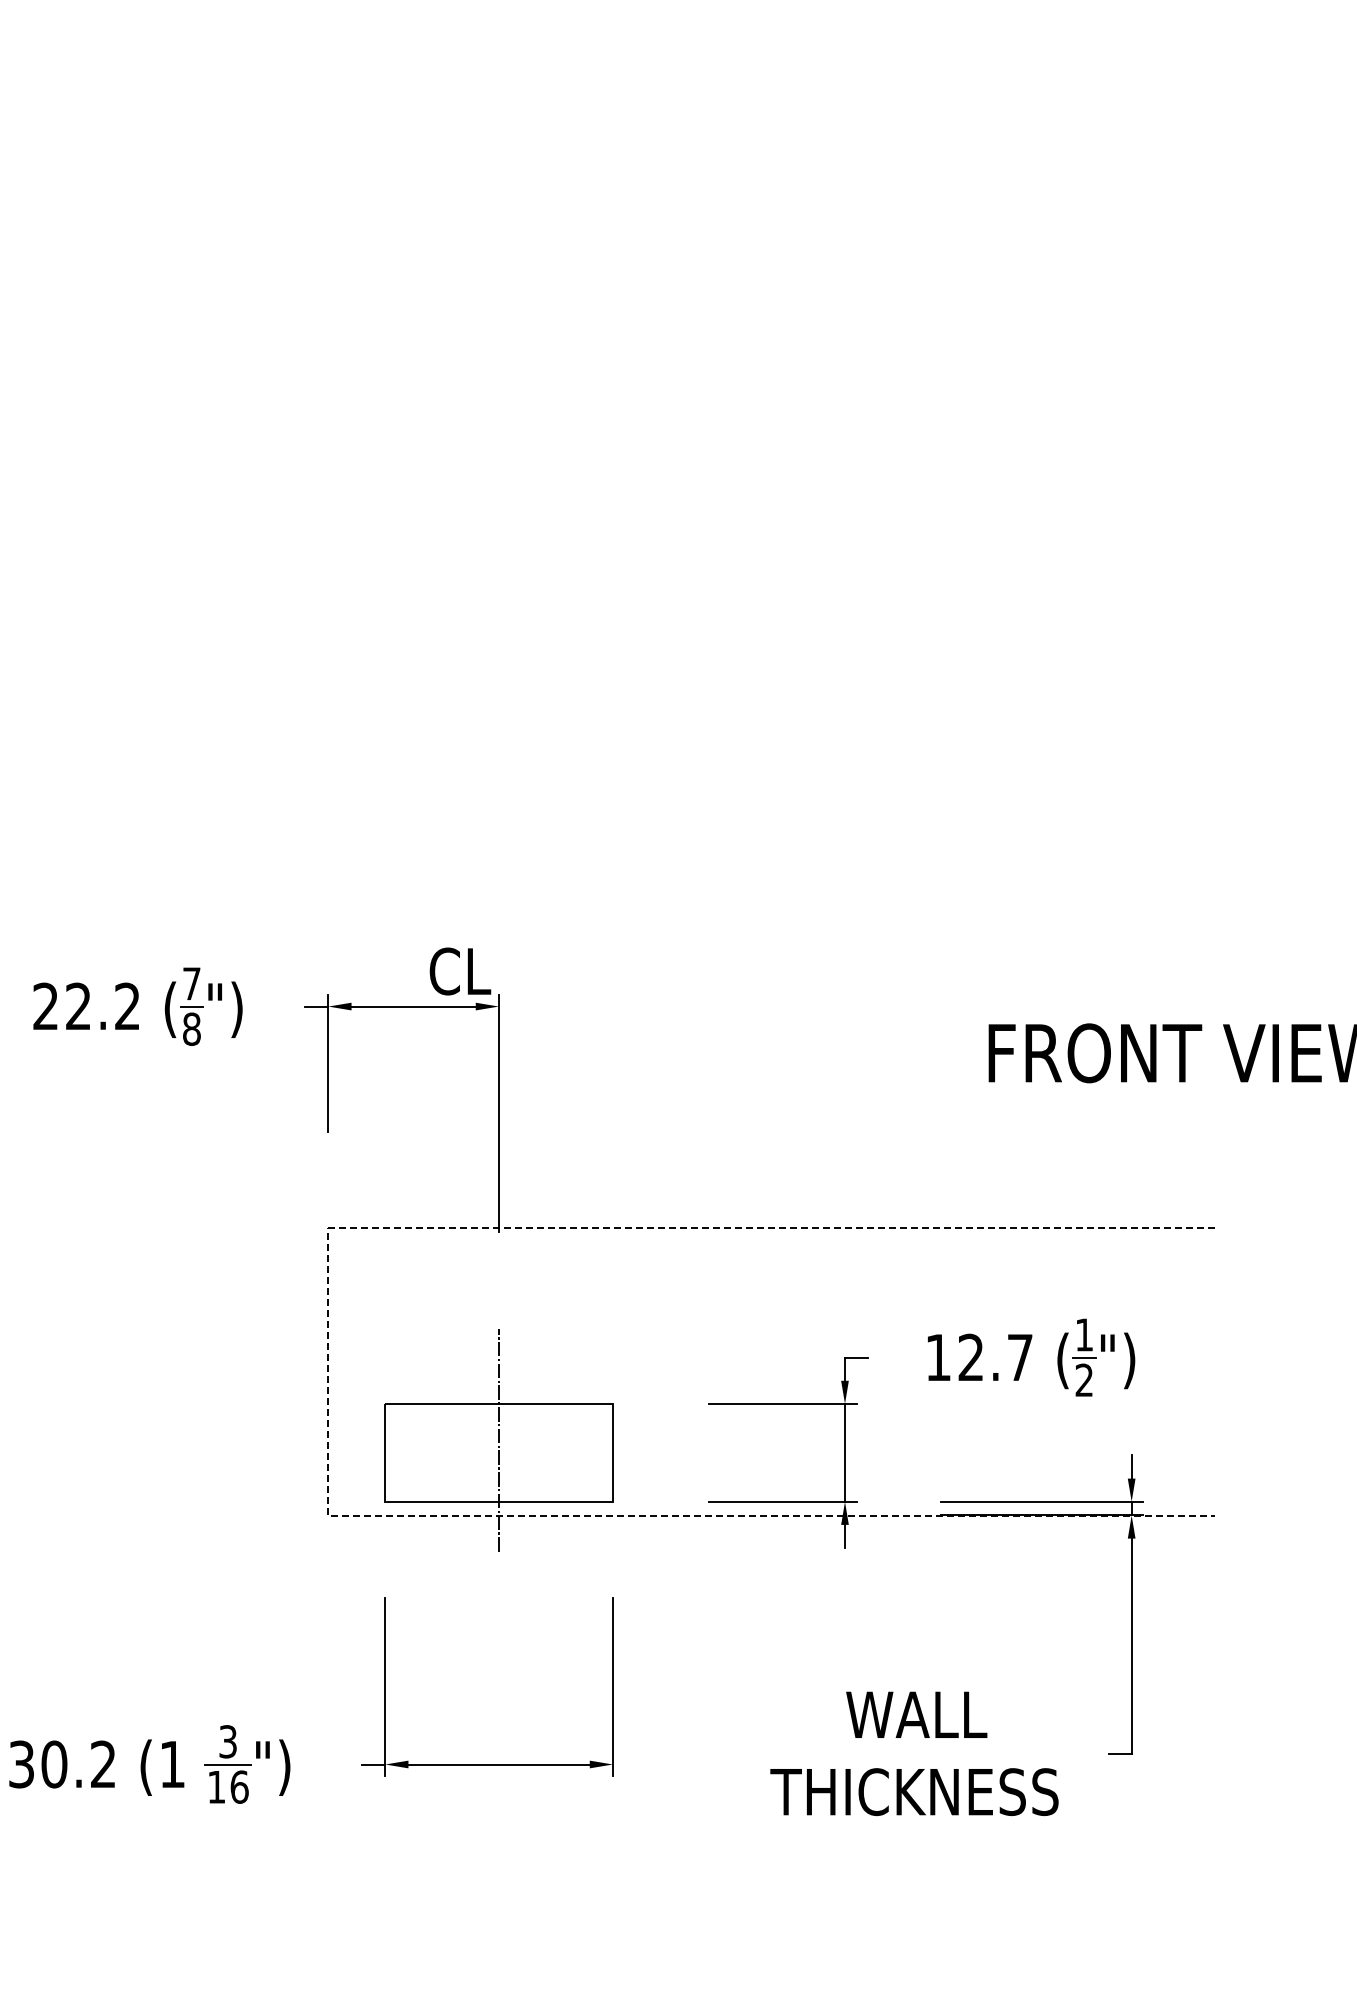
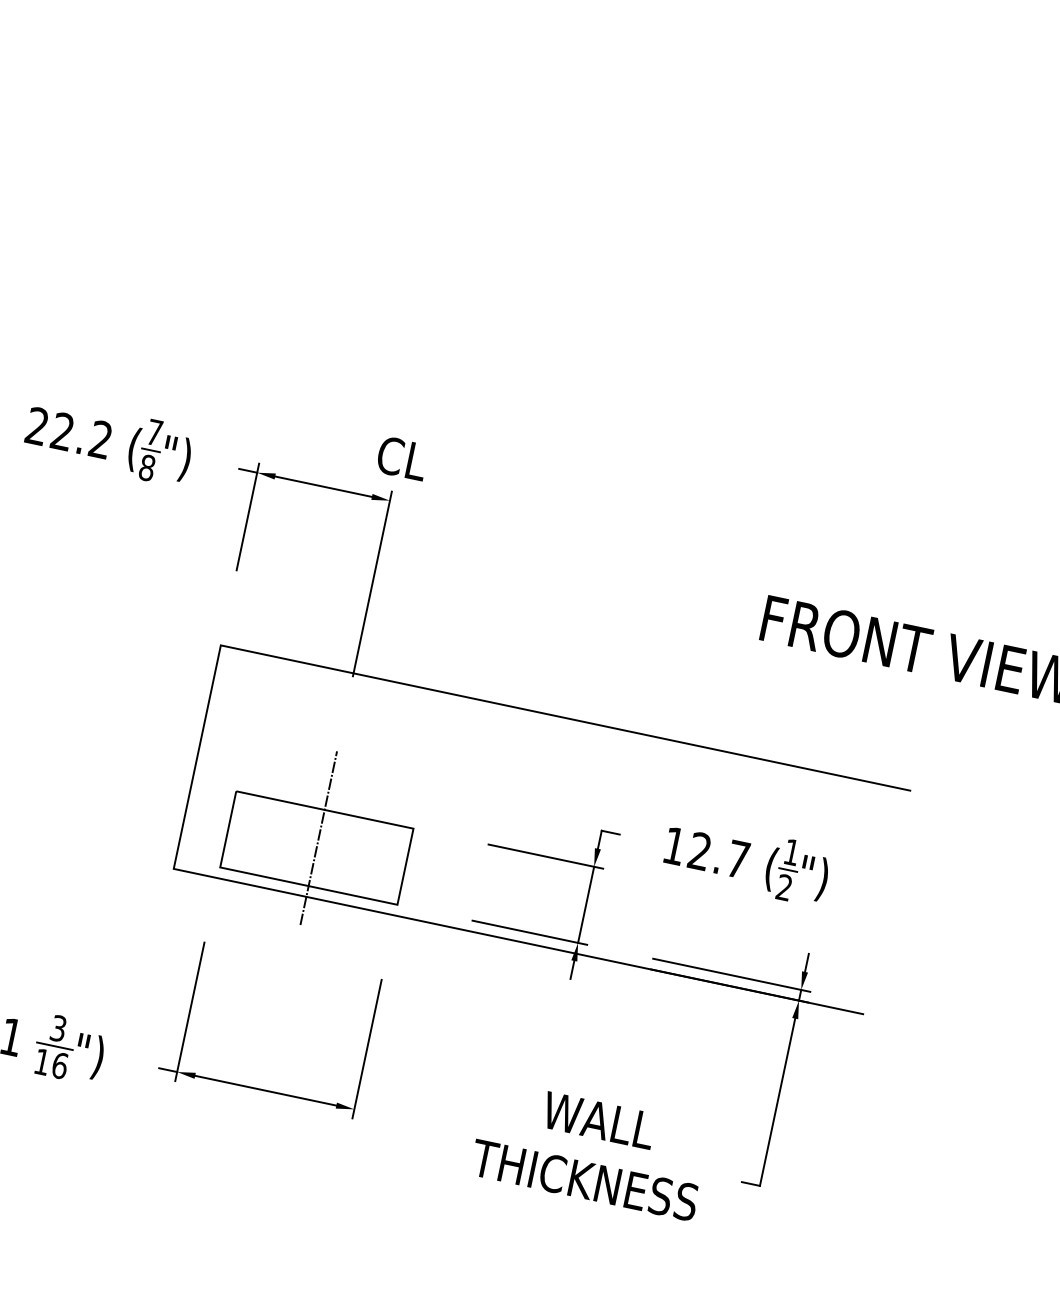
text: (460, 971) -> (402, 458), moved
line: (328, 1371) -> (197, 756), dashed -> solid

